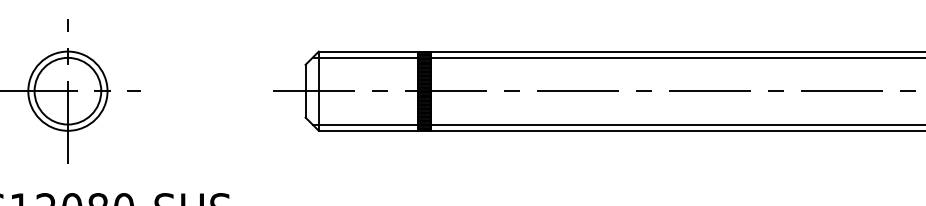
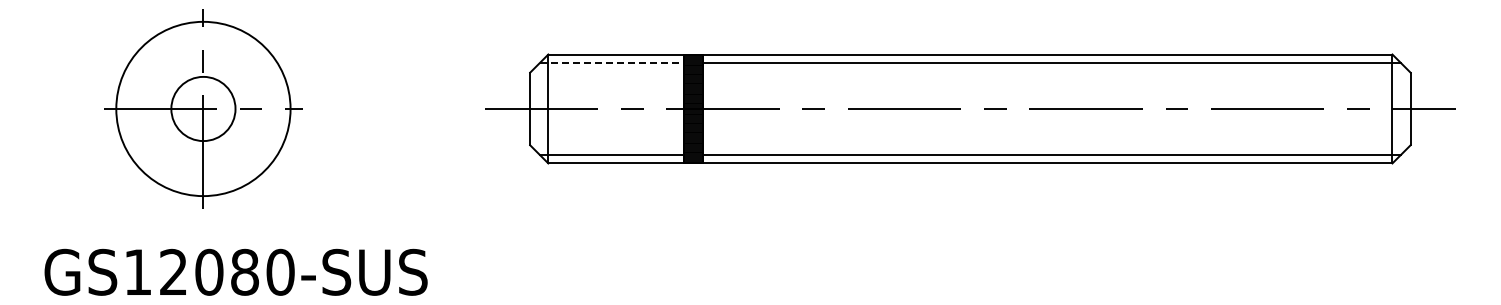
line: (365, 58) -> (612, 63), solid -> dashed
circle: (67, 90) -> (202, 108), size x1.6
circle: (67, 90) -> (203, 108), size x0.7

